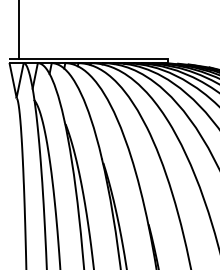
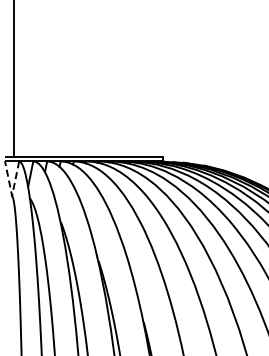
line: (17, 98) -> (12, 196), solid -> dashed

